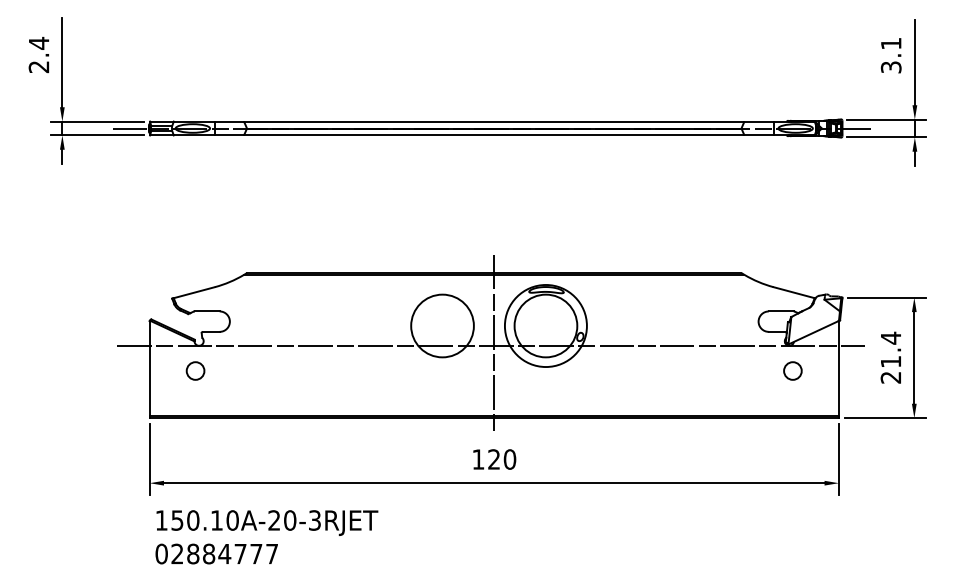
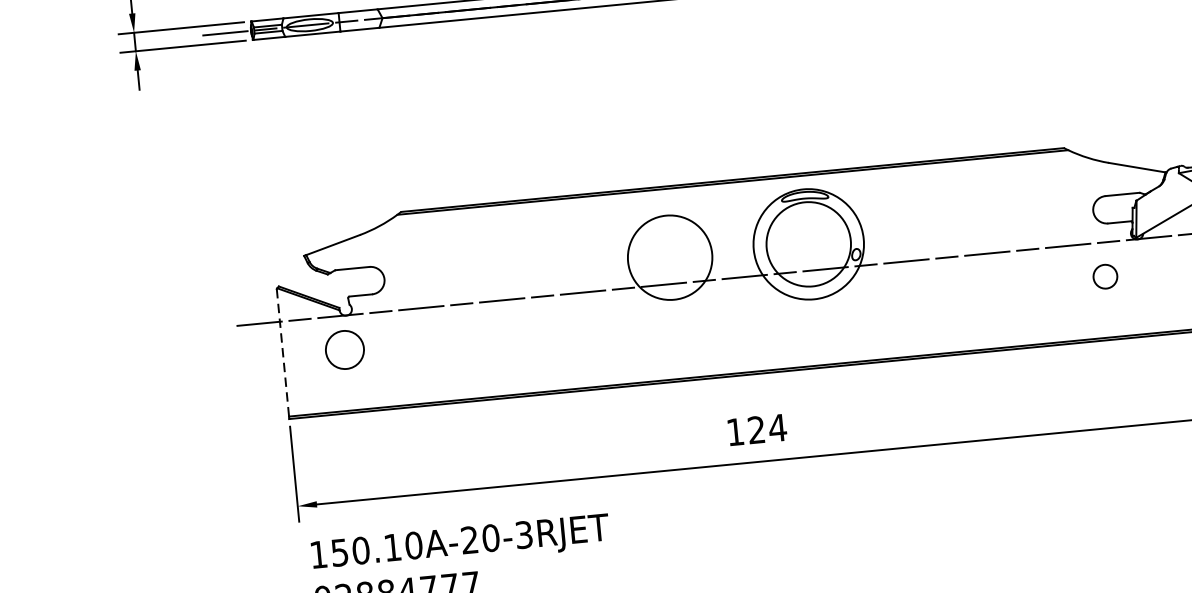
line: (494, 343) -> (742, 274), removed
line: (149, 368) -> (282, 352), solid -> dashed
circle: (195, 370) -> (344, 349), size x1.6
circle: (792, 370) -> (1104, 276), moved
text: (509, 459) -> (777, 428), 120 -> 124

